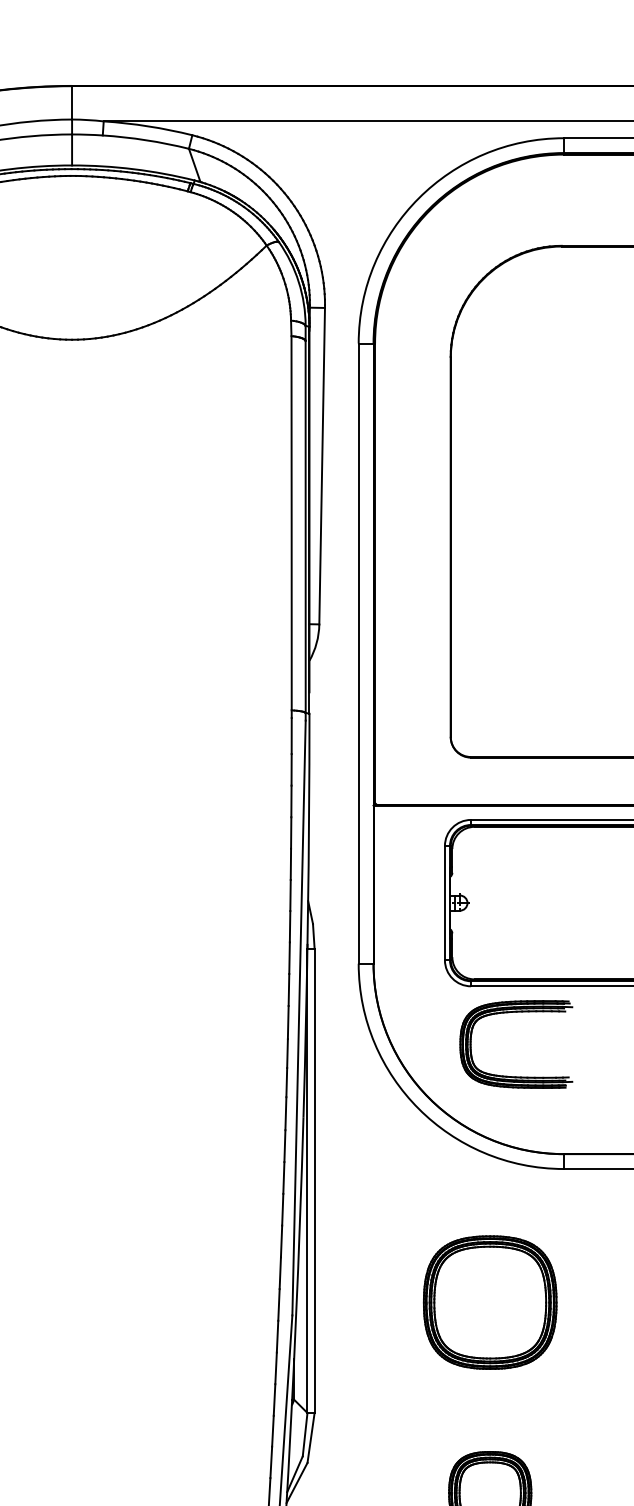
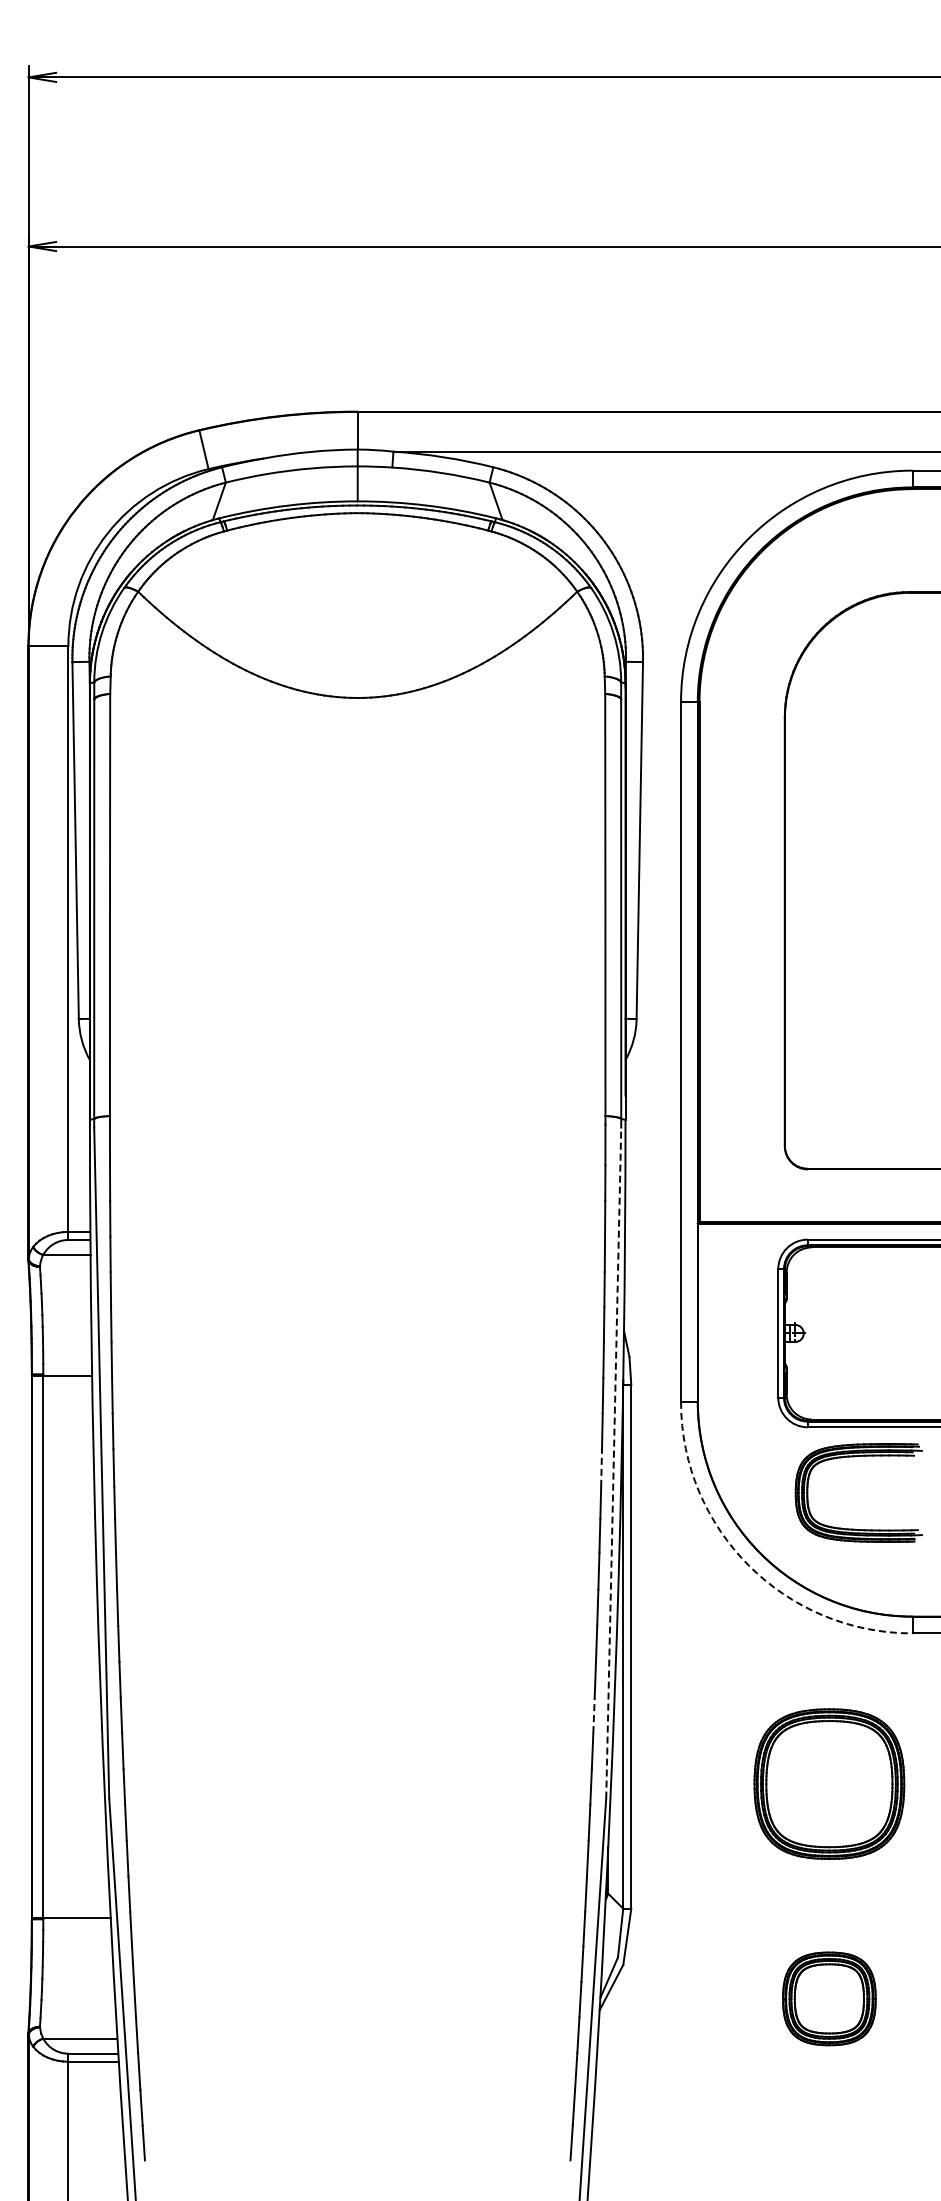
line: (298, 1018) -> (613, 1463), solid -> dashed
line: (288, 1022) -> (601, 1468), solid -> dashed
arc: (418, 1108) -> (748, 1565), solid -> dashed
line: (281, 1241) -> (594, 1715), solid -> dashed

